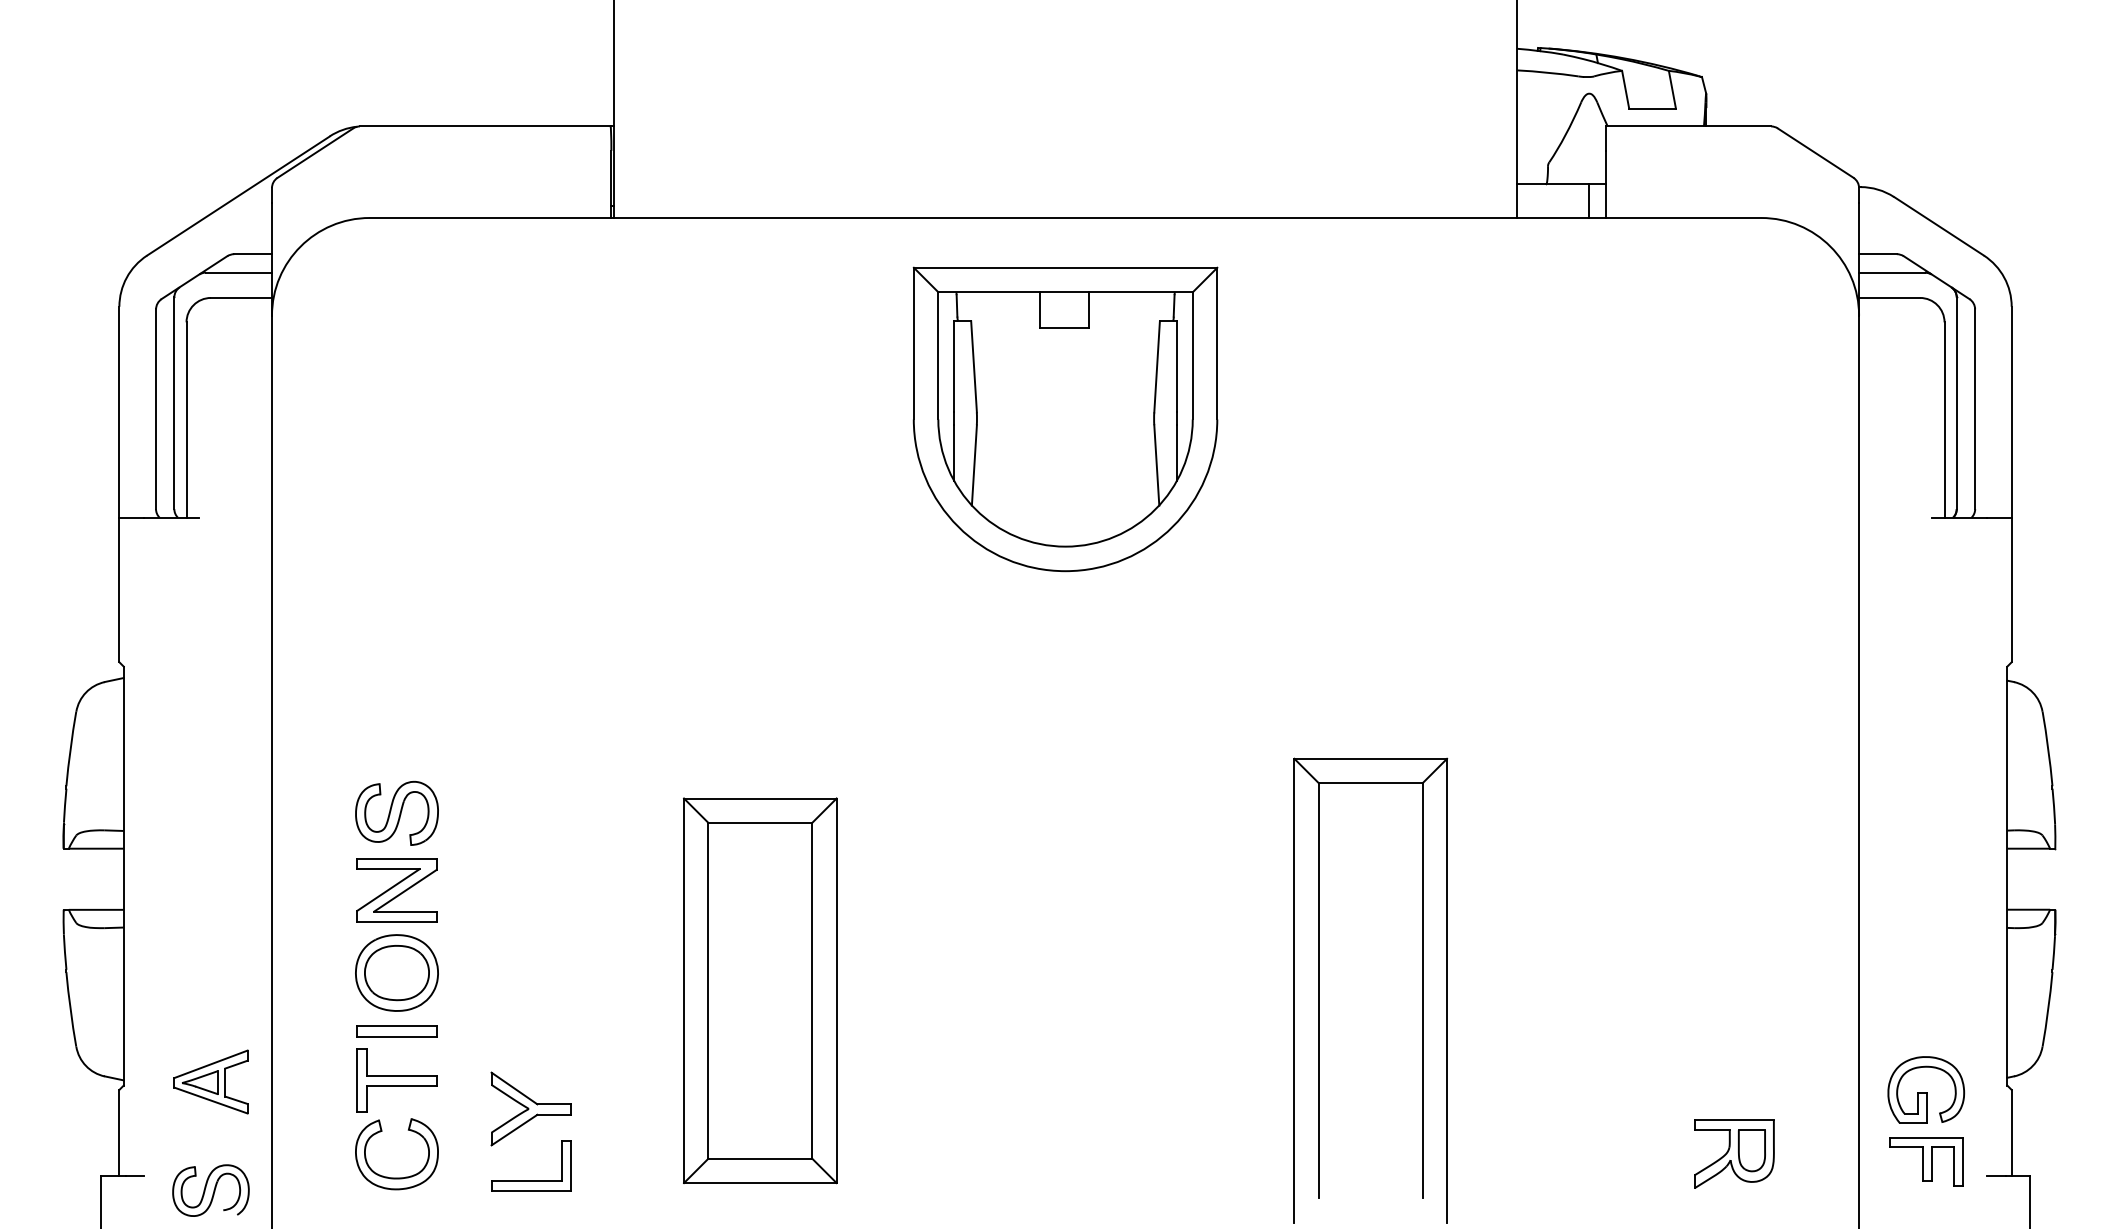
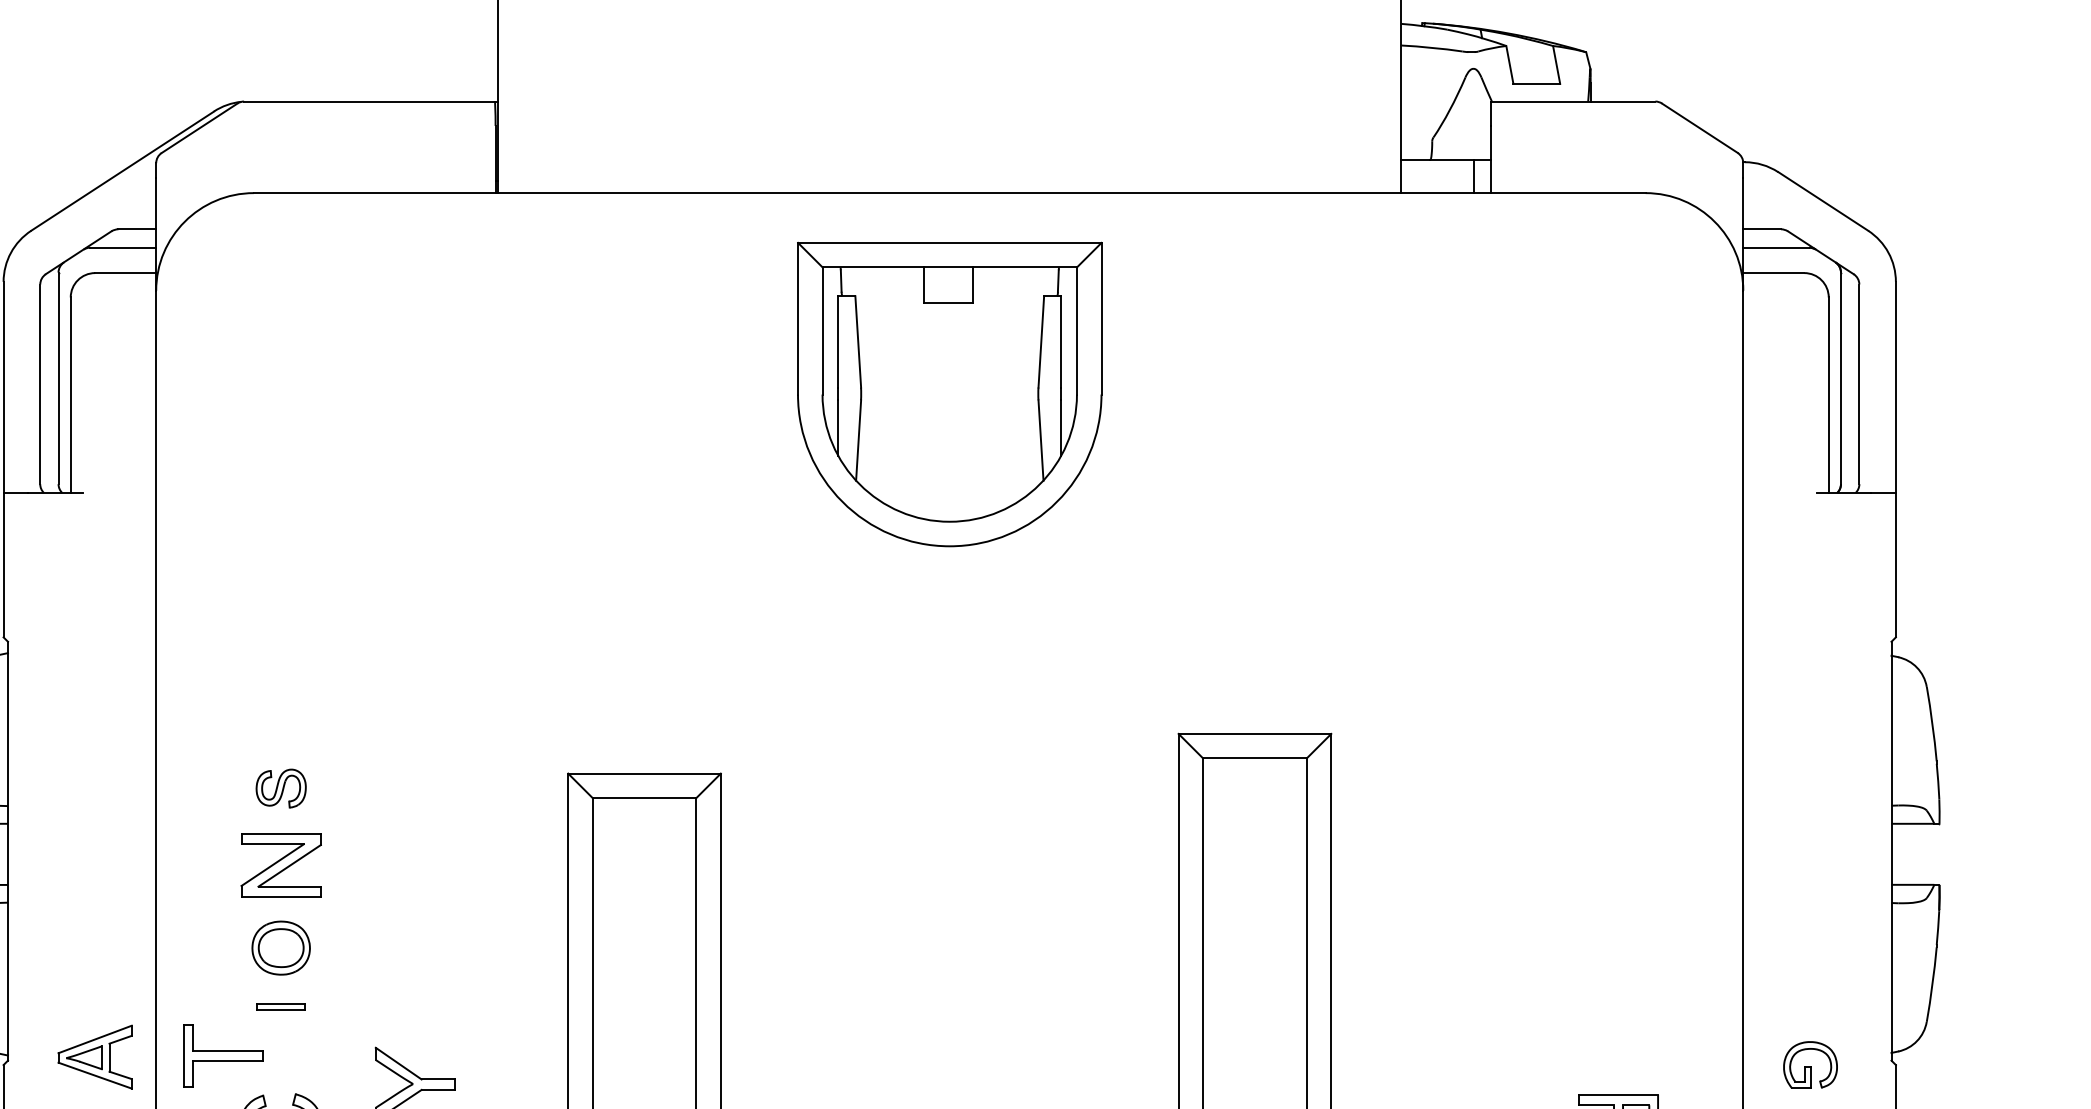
part: (396, 813) -> (280, 788), size x0.6
part: (396, 972) -> (280, 947), size x0.7
part: (396, 1031) -> (280, 1006), size x0.6
part: (396, 1080) -> (222, 1055), moved
part: (1926, 1089) -> (1810, 1064), size x0.7

